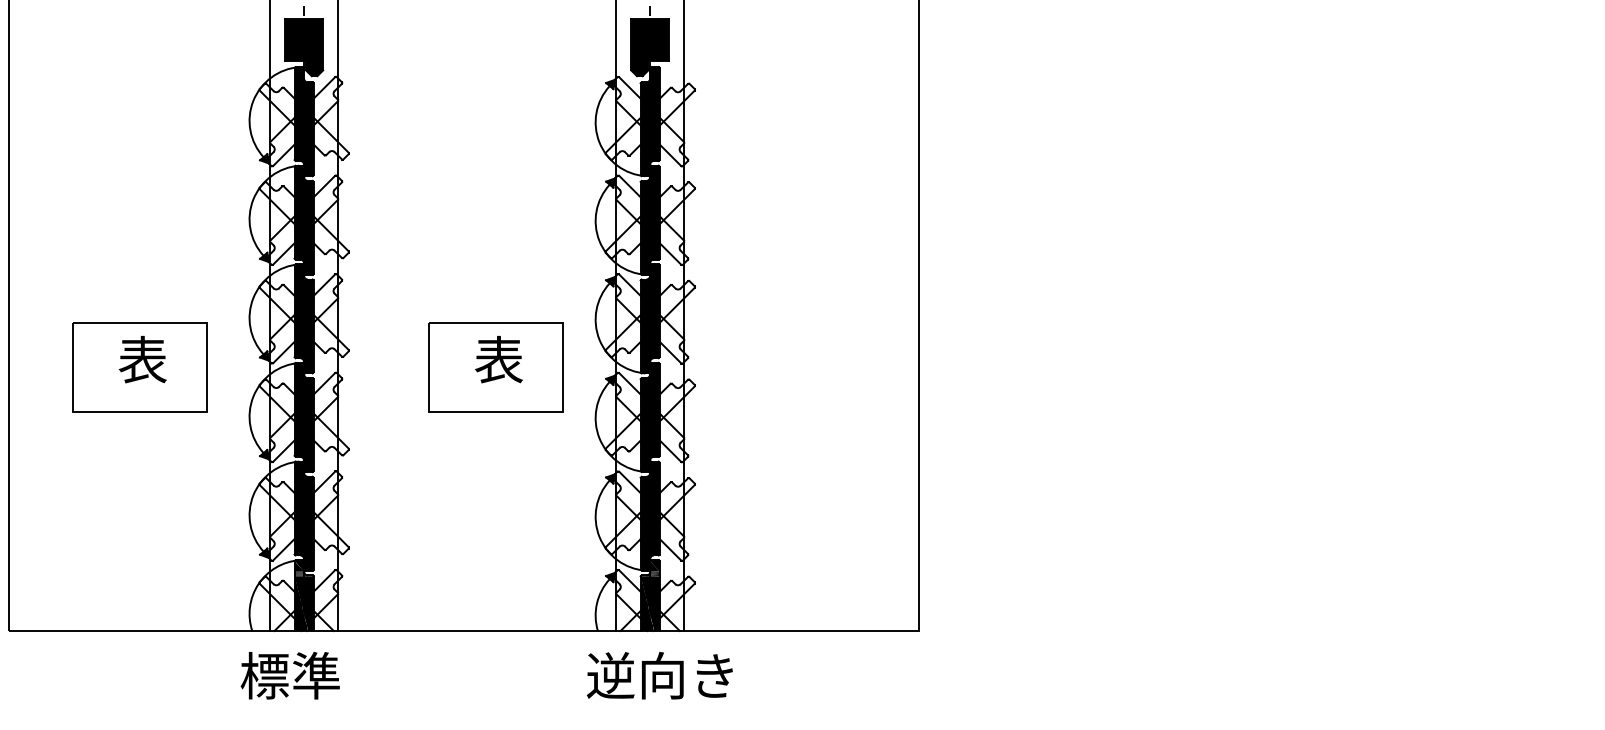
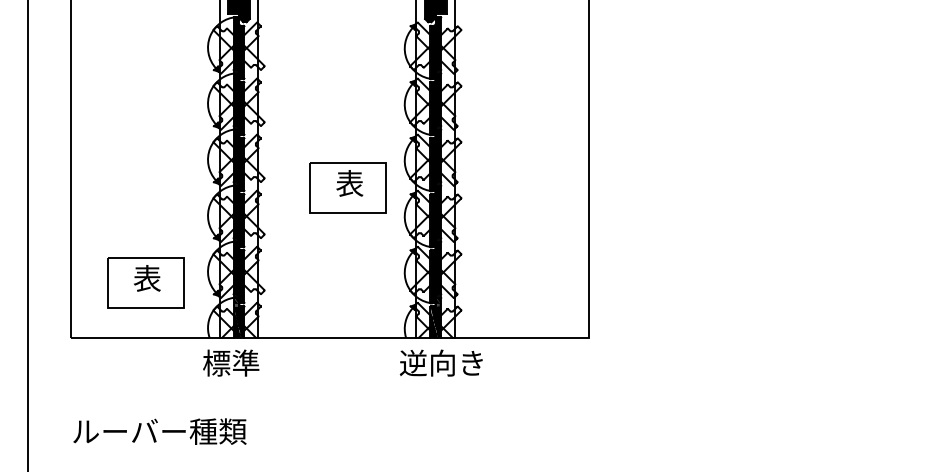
part: (139, 366) -> (145, 282), moved

